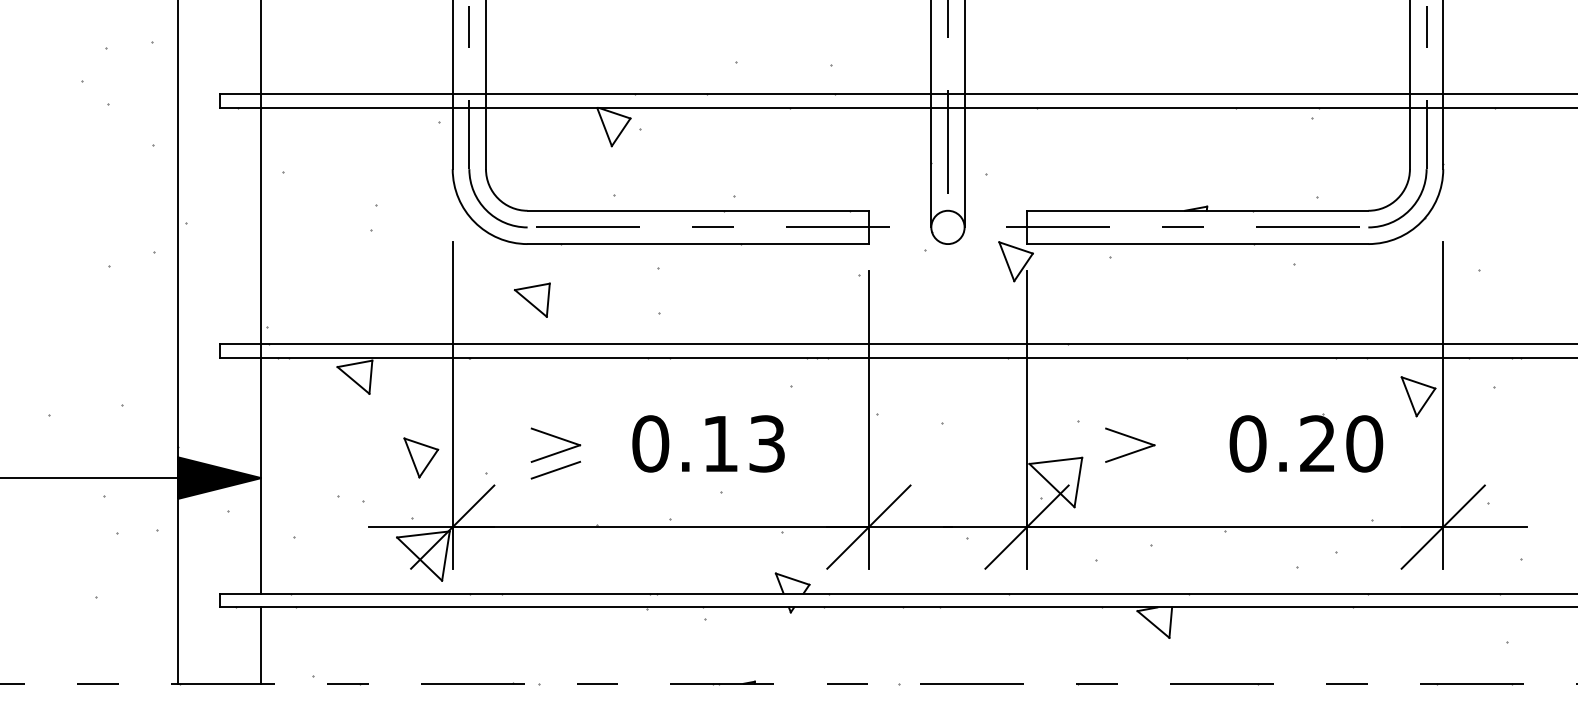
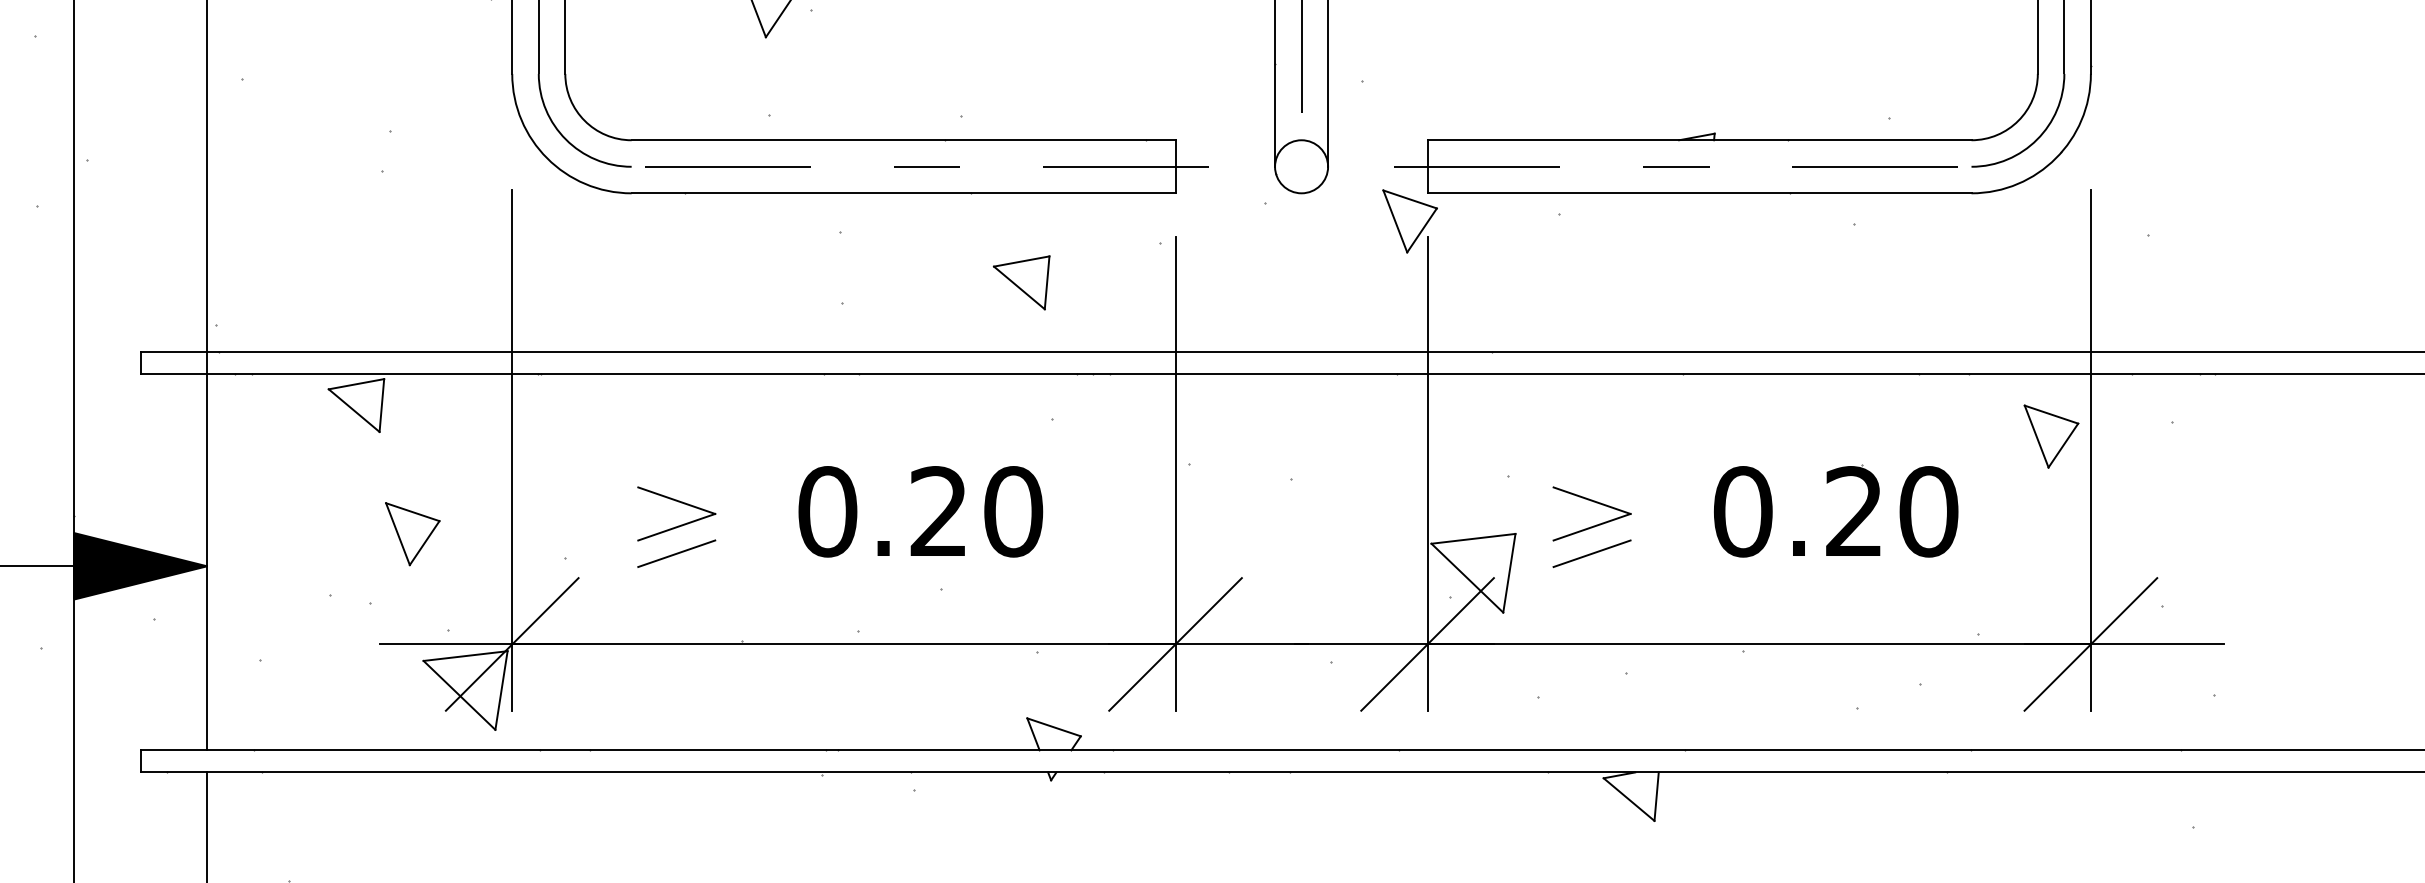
part: (532, 299) -> (1021, 281), moved
text: (743, 443) -> (975, 511), 0.13 -> 0.20
part: (1314, 450) -> (1849, 522), moved
part: (421, 457) -> (413, 533), moved
line: (1130, 469) -> (1592, 552), added

